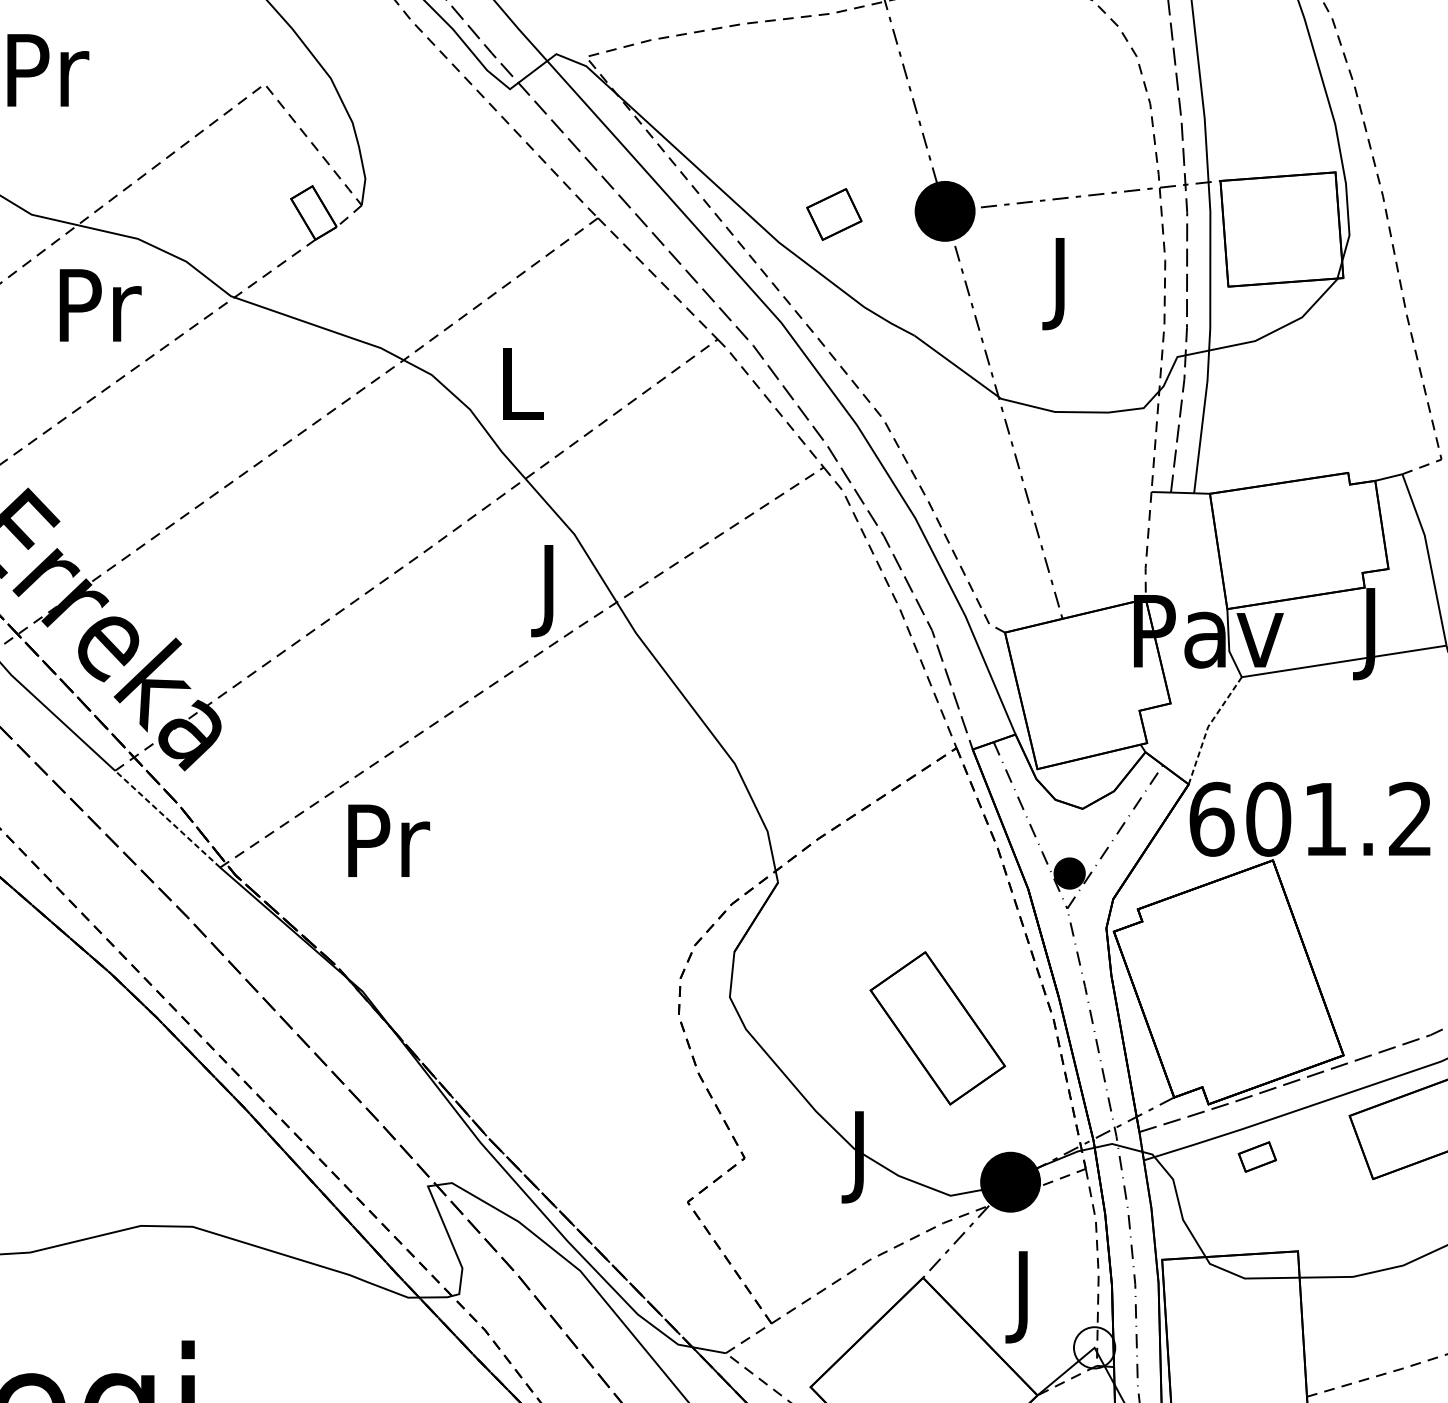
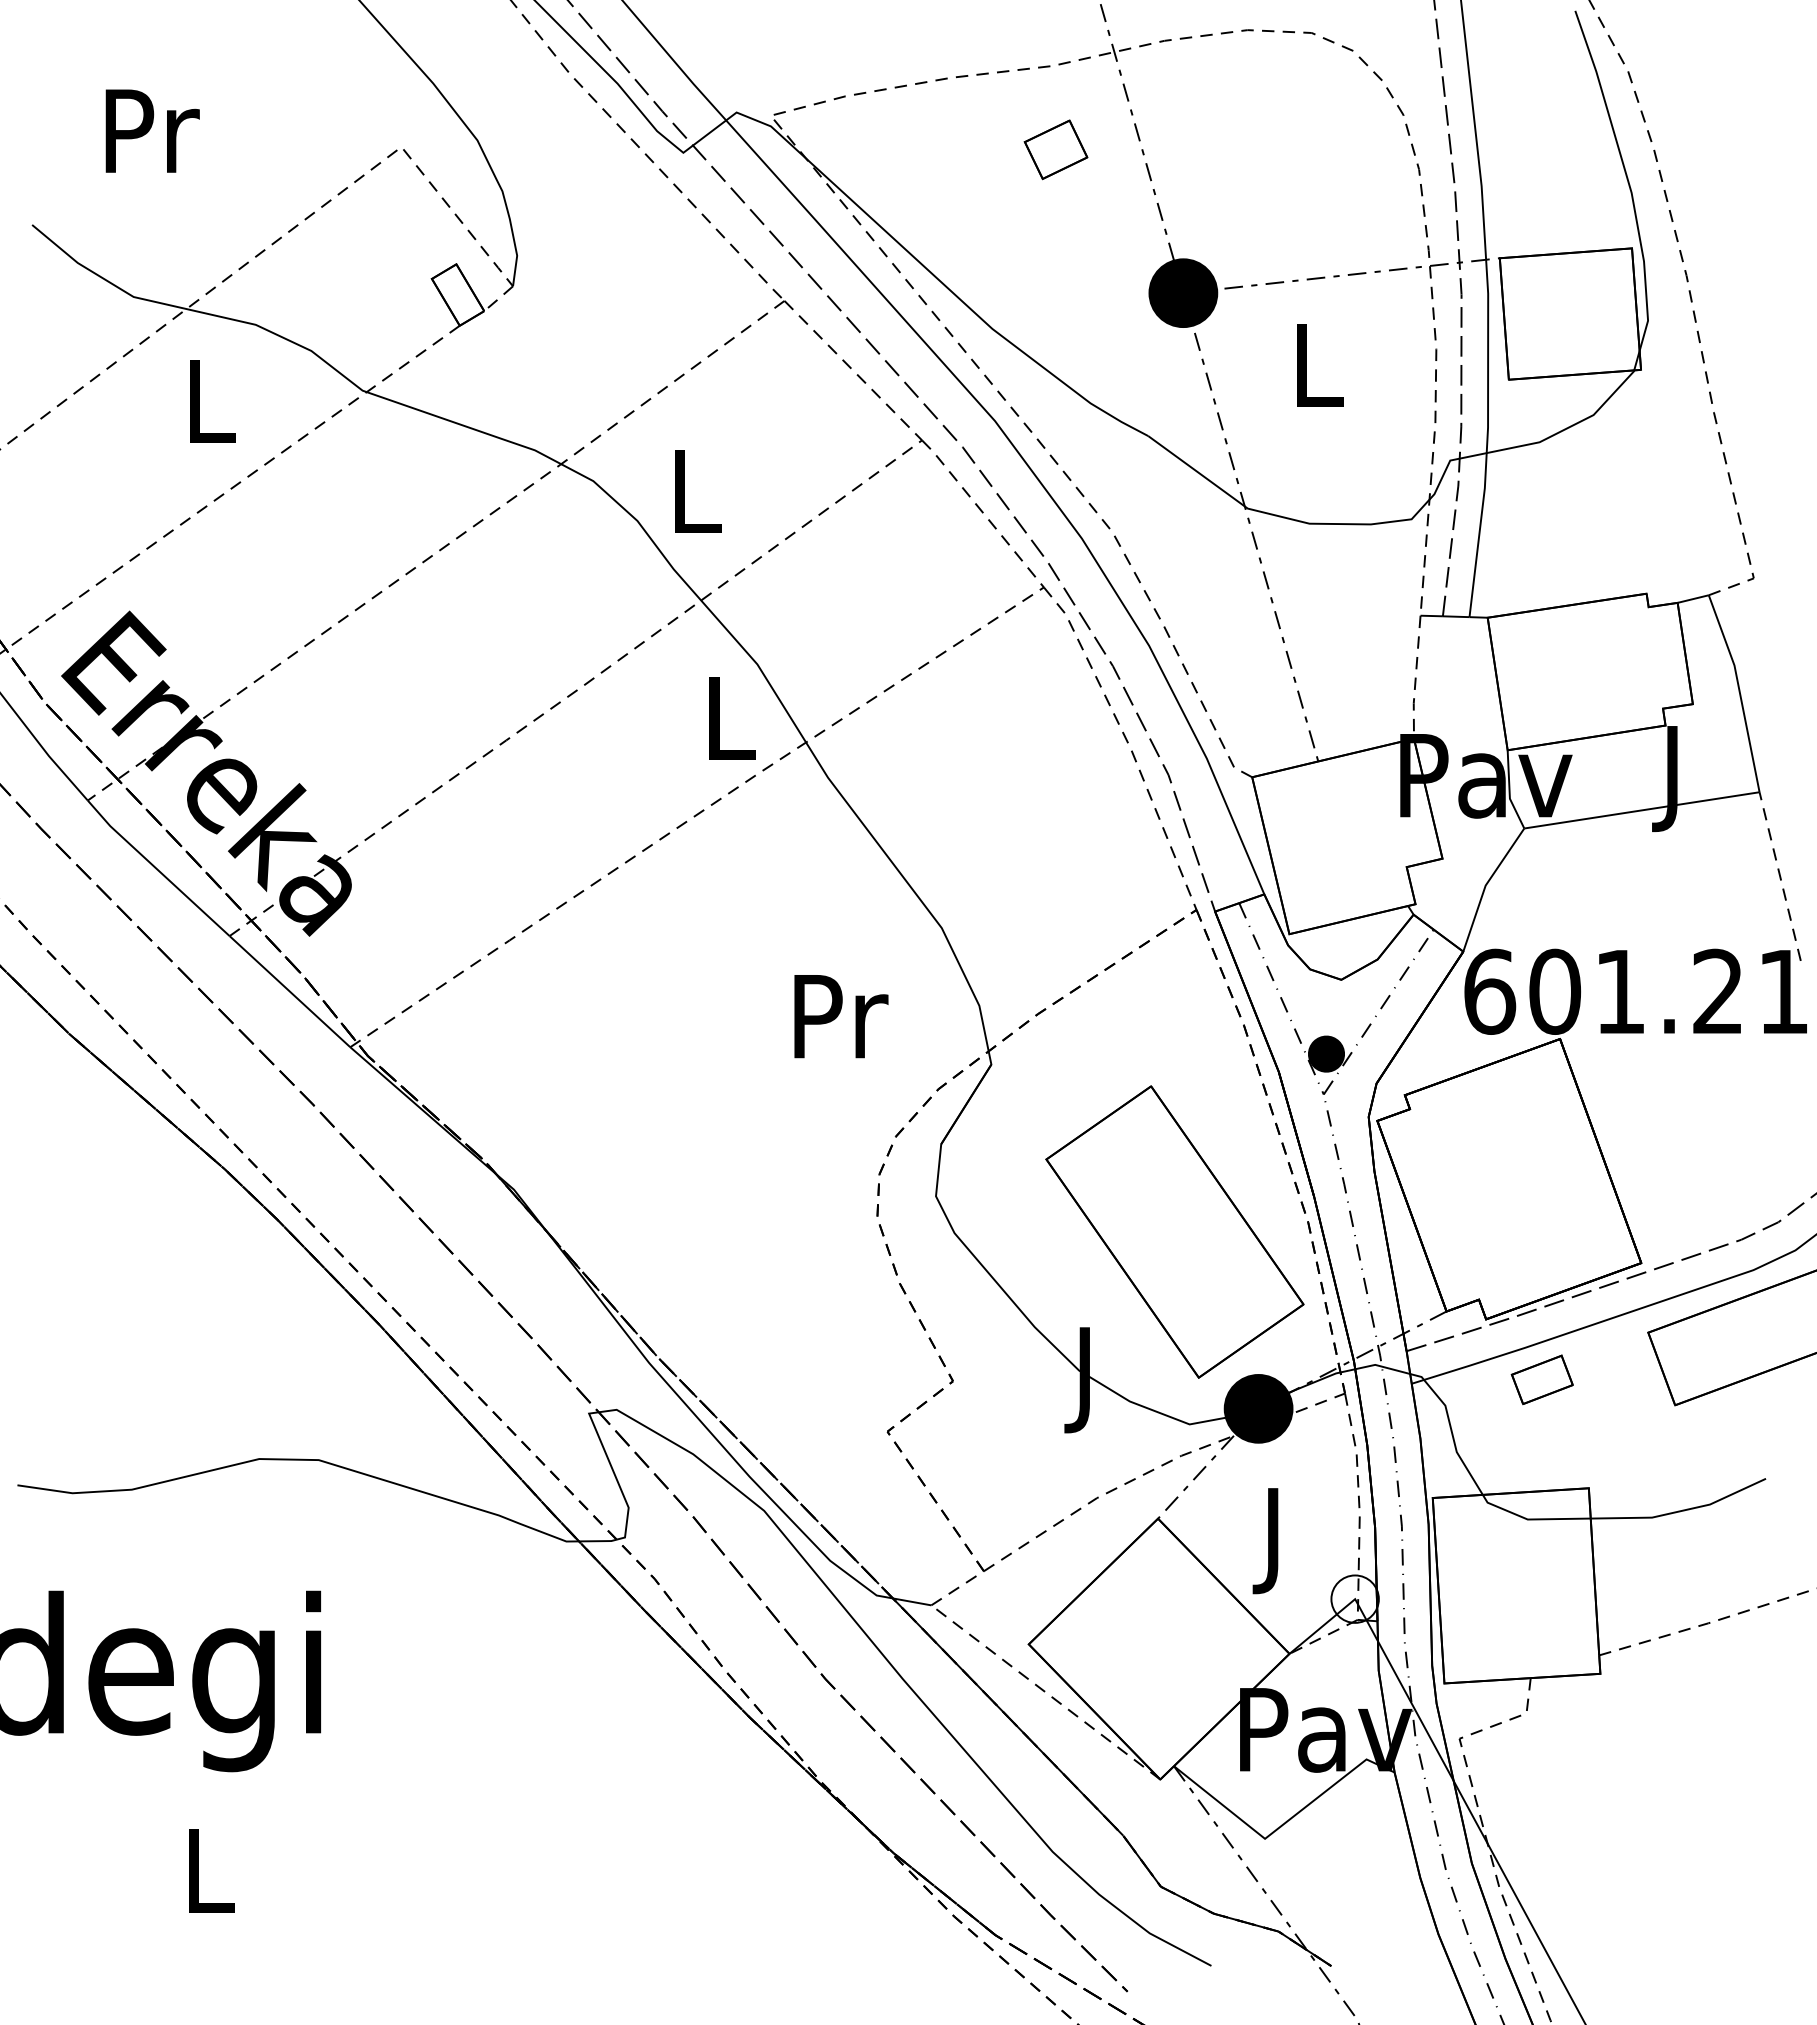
part: (833, 214) -> (1055, 149), moved
text: (1063, 283) -> (1319, 376), J -> L
text: (101, 304) -> (213, 400), Pr -> L
text: (551, 591) -> (731, 729), J -> L
line: (1208, 726) -> (1485, 885), dashed -> solid
line: (167, 819) -> (289, 991), dashed -> solid
text: (389, 840) -> (841, 1016), moved
part: (937, 1027) -> (1174, 1231), size x1.67
part: (1256, 1156) -> (1541, 1379), size x1.43

